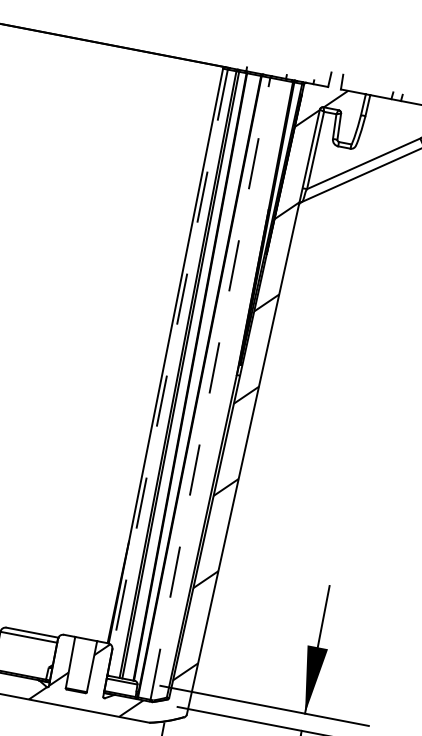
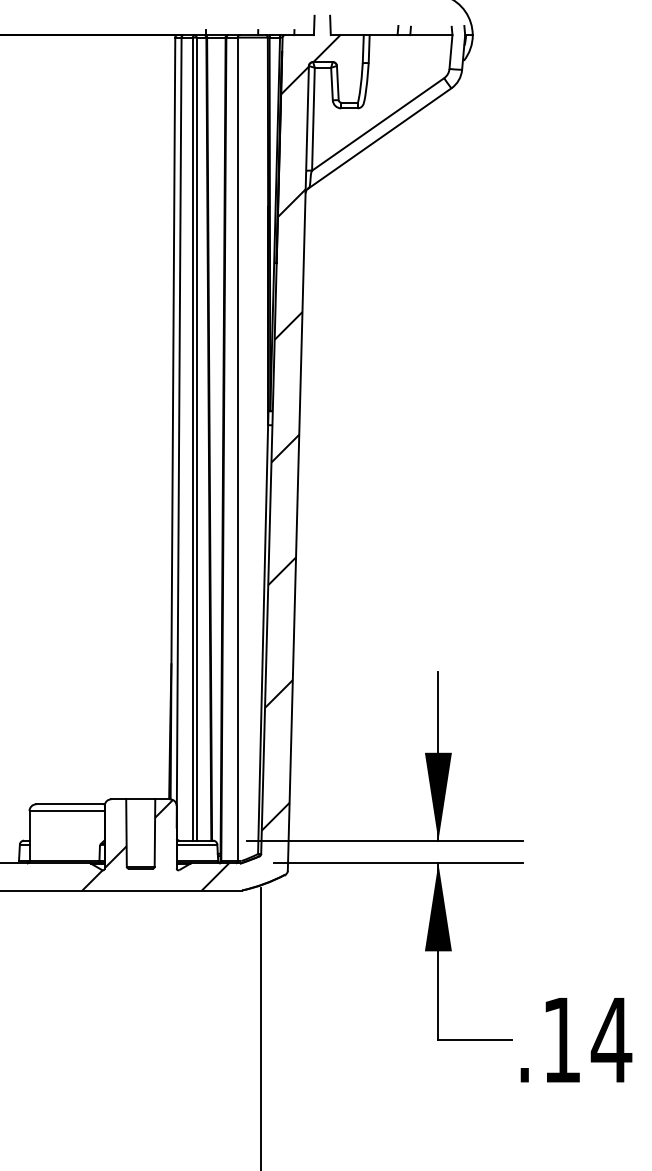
line: (168, 367) -> (179, 432), dashed -> solid
line: (210, 388) -> (237, 449), dashed -> solid

